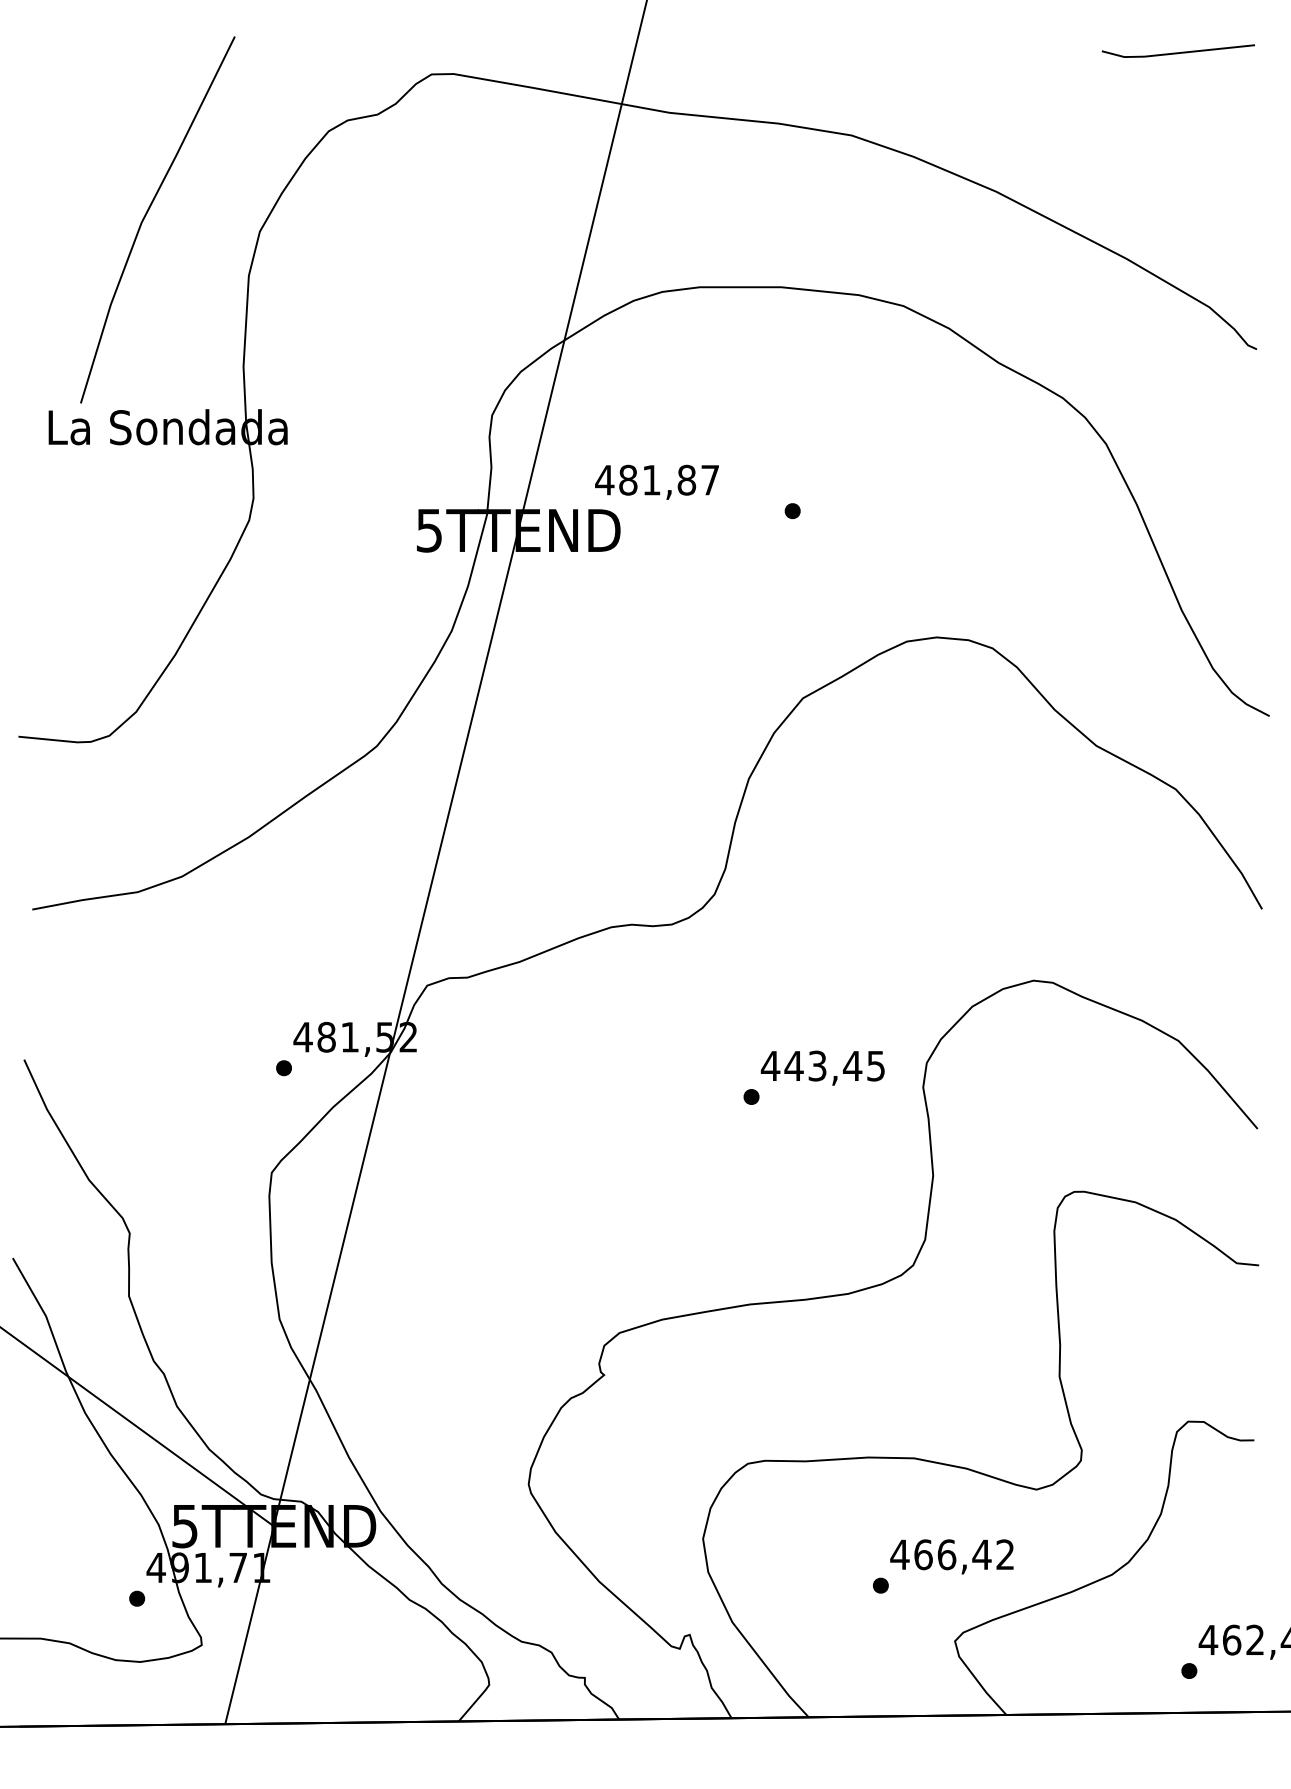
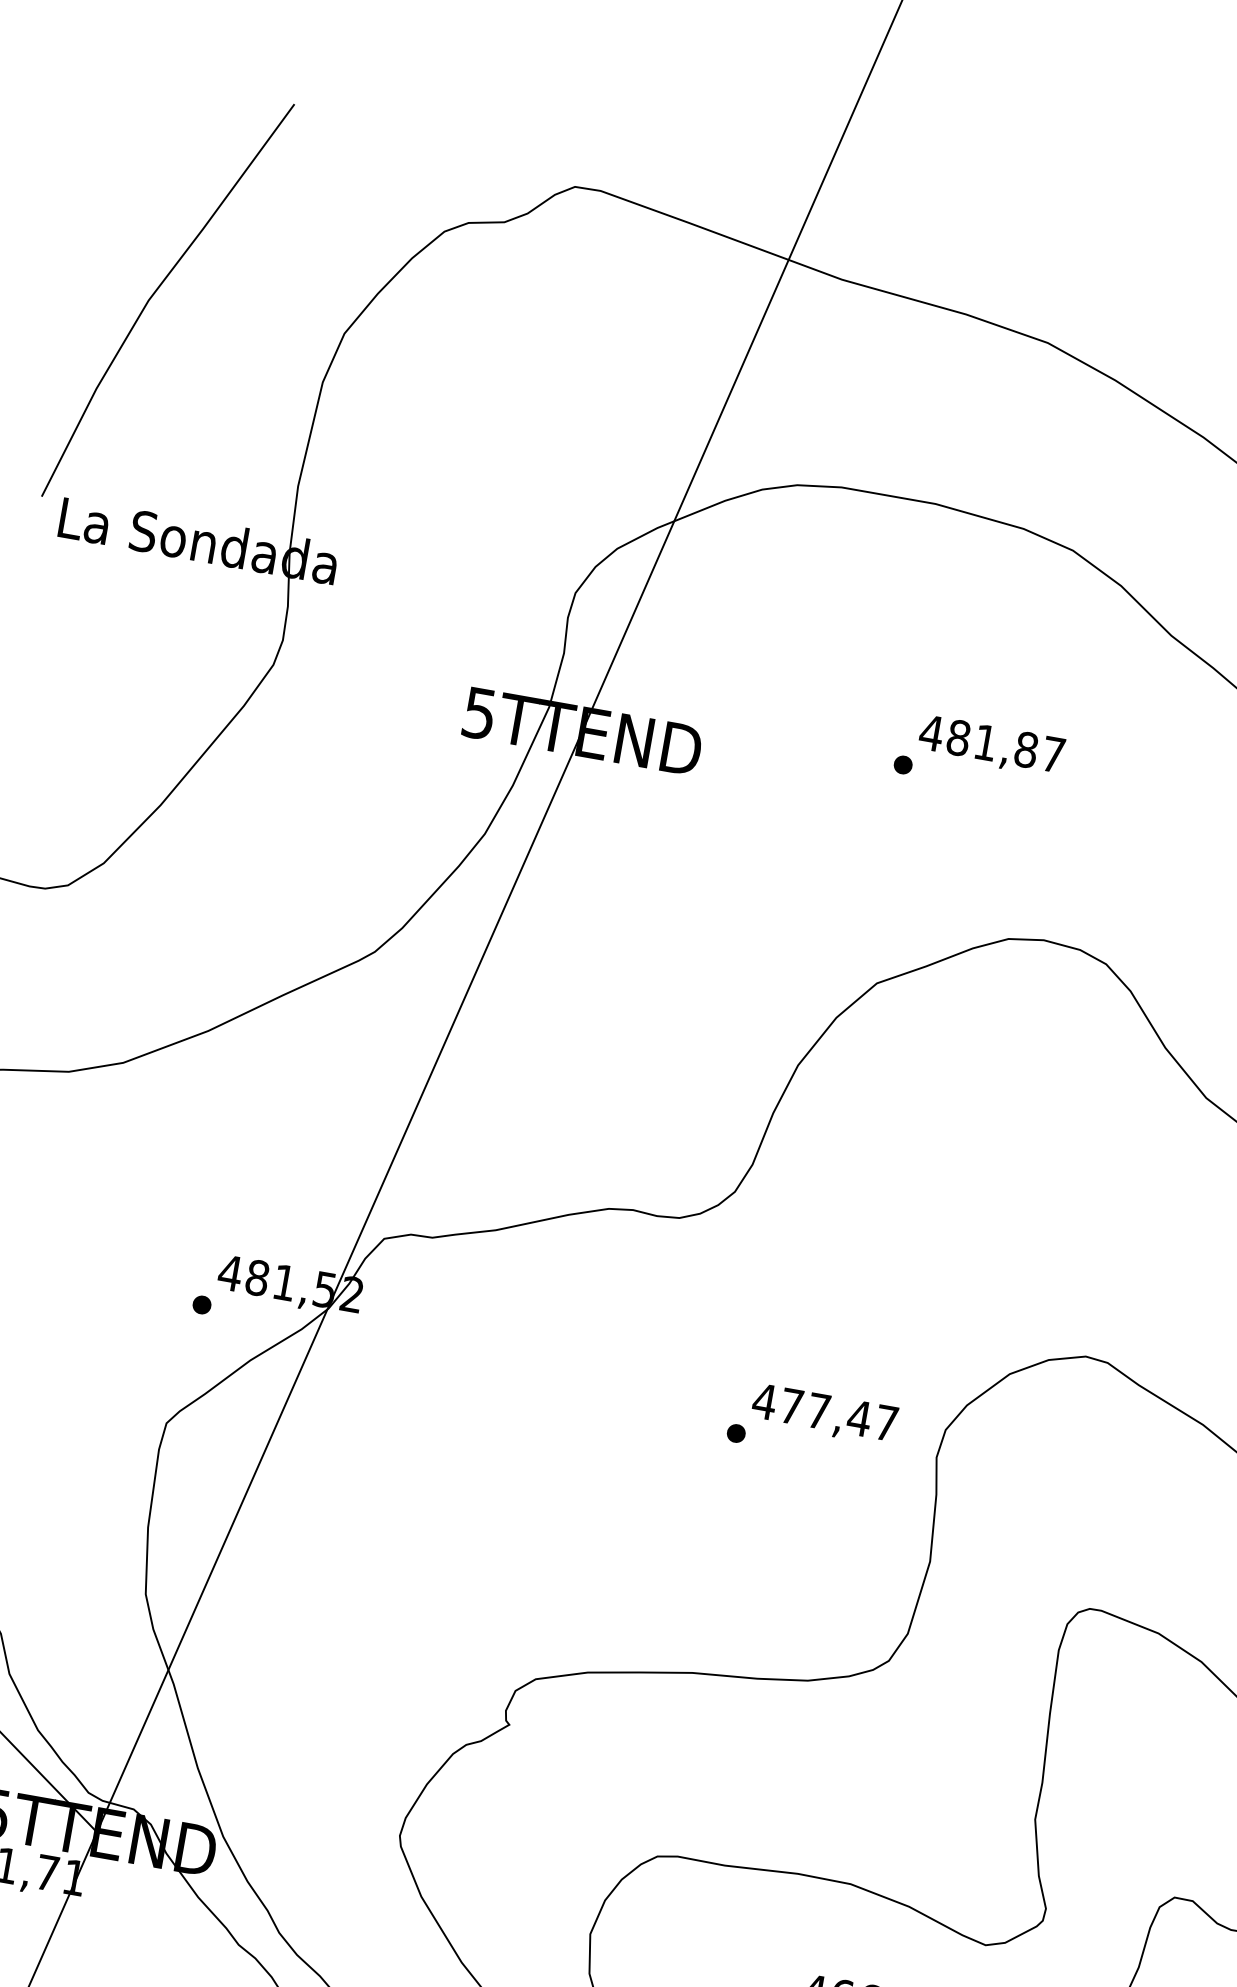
line: (147, 213) -> (157, 290), moved
text: (656, 481) -> (991, 745), moved
text: (834, 1065) -> (838, 1414), 443,45 -> 477,47

